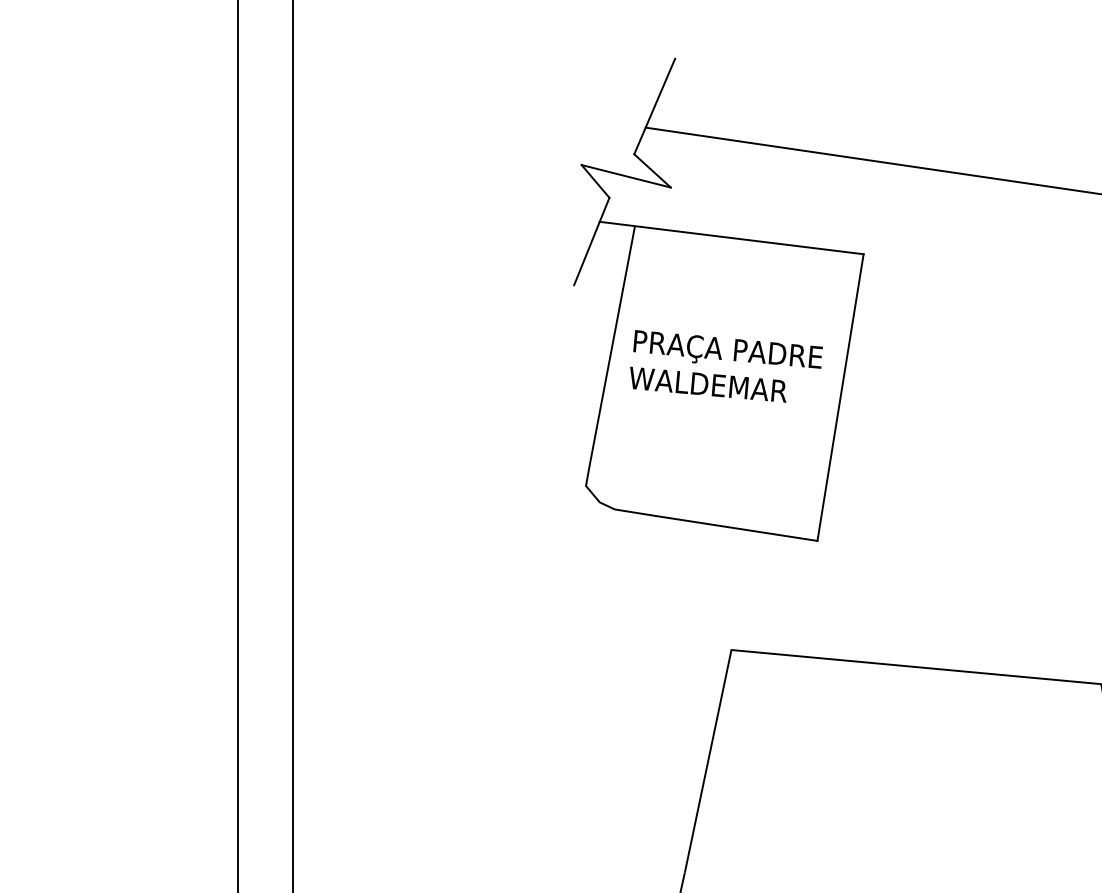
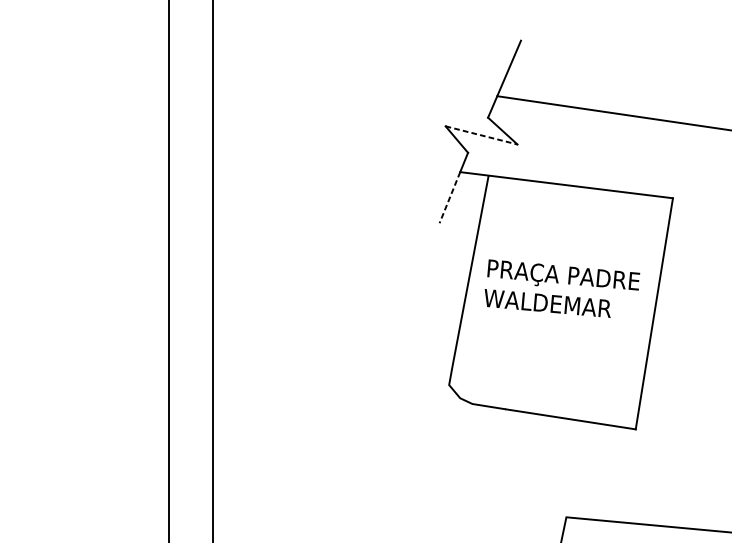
line: (626, 176) -> (481, 135), solid -> dashed
line: (586, 254) -> (449, 198), solid -> dashed

